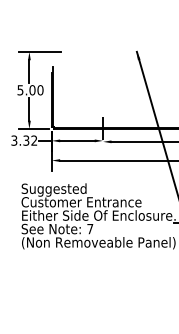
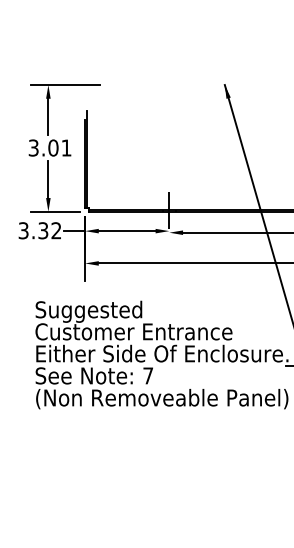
text: (30, 90) -> (50, 148), 5.00 -> 3.01

